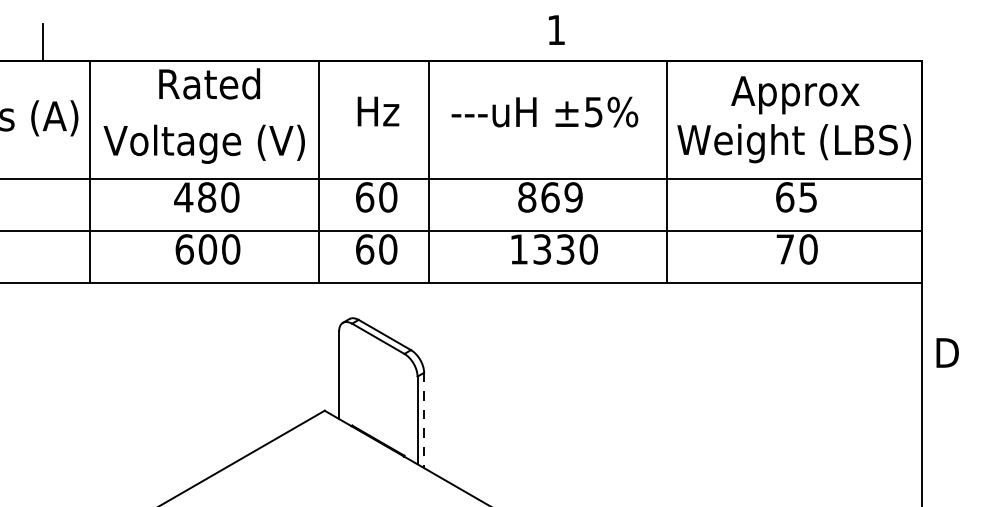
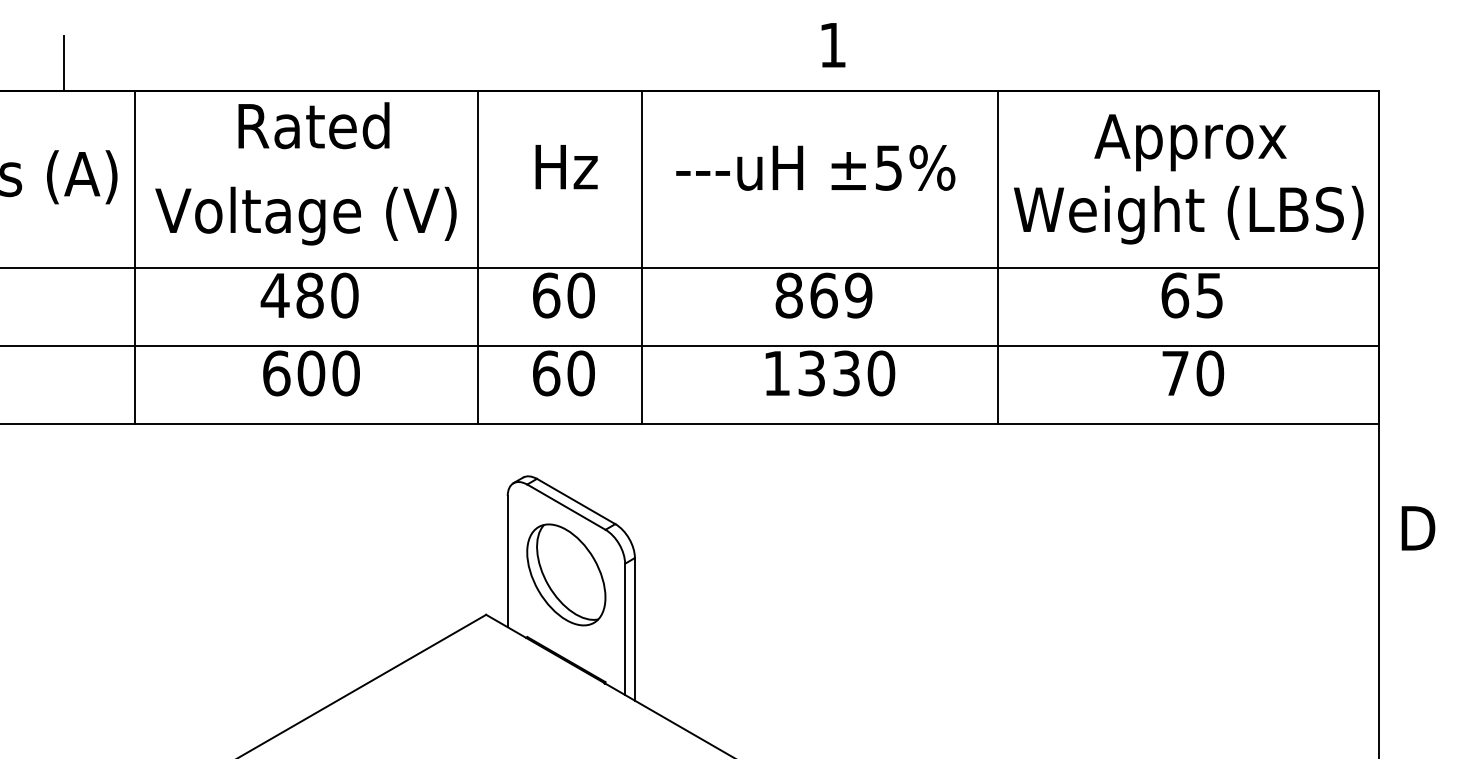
part: (378, 383) -> (566, 574), added
line: (424, 420) -> (635, 629), dashed -> solid

